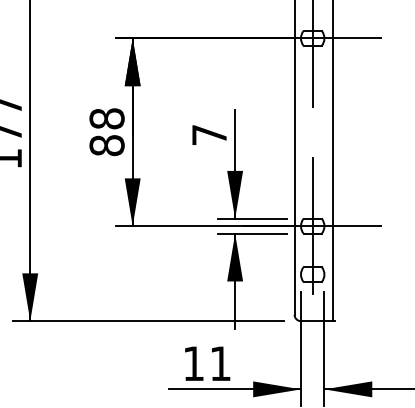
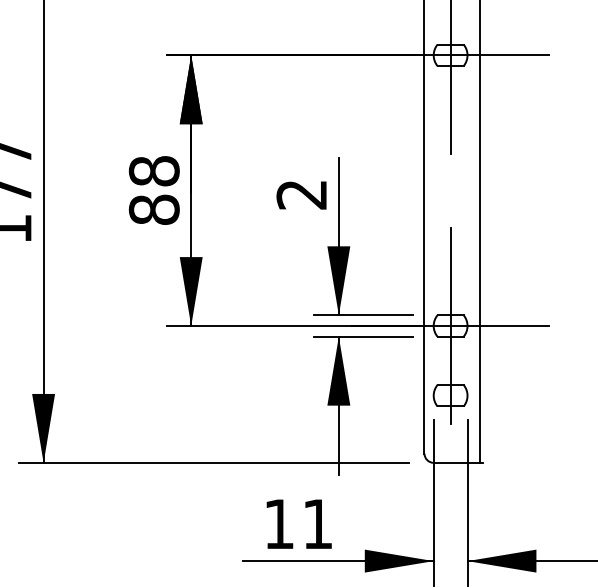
text: (208, 135) -> (300, 195), 7 -> 2

